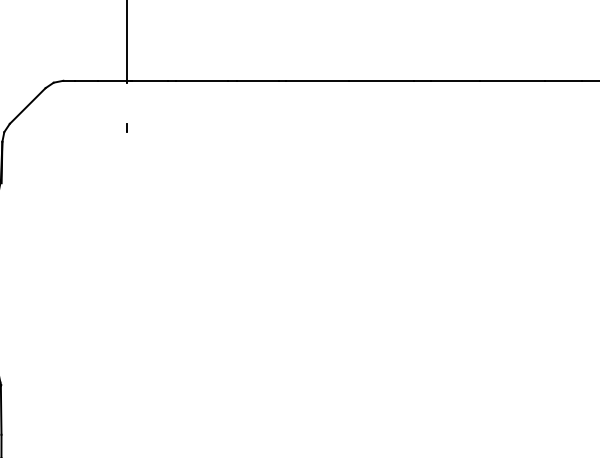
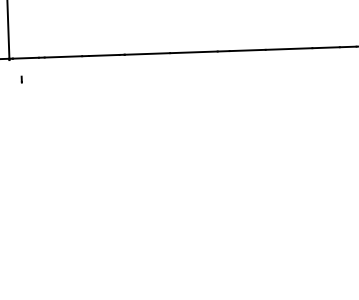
part: (126, 127) -> (21, 79), moved

